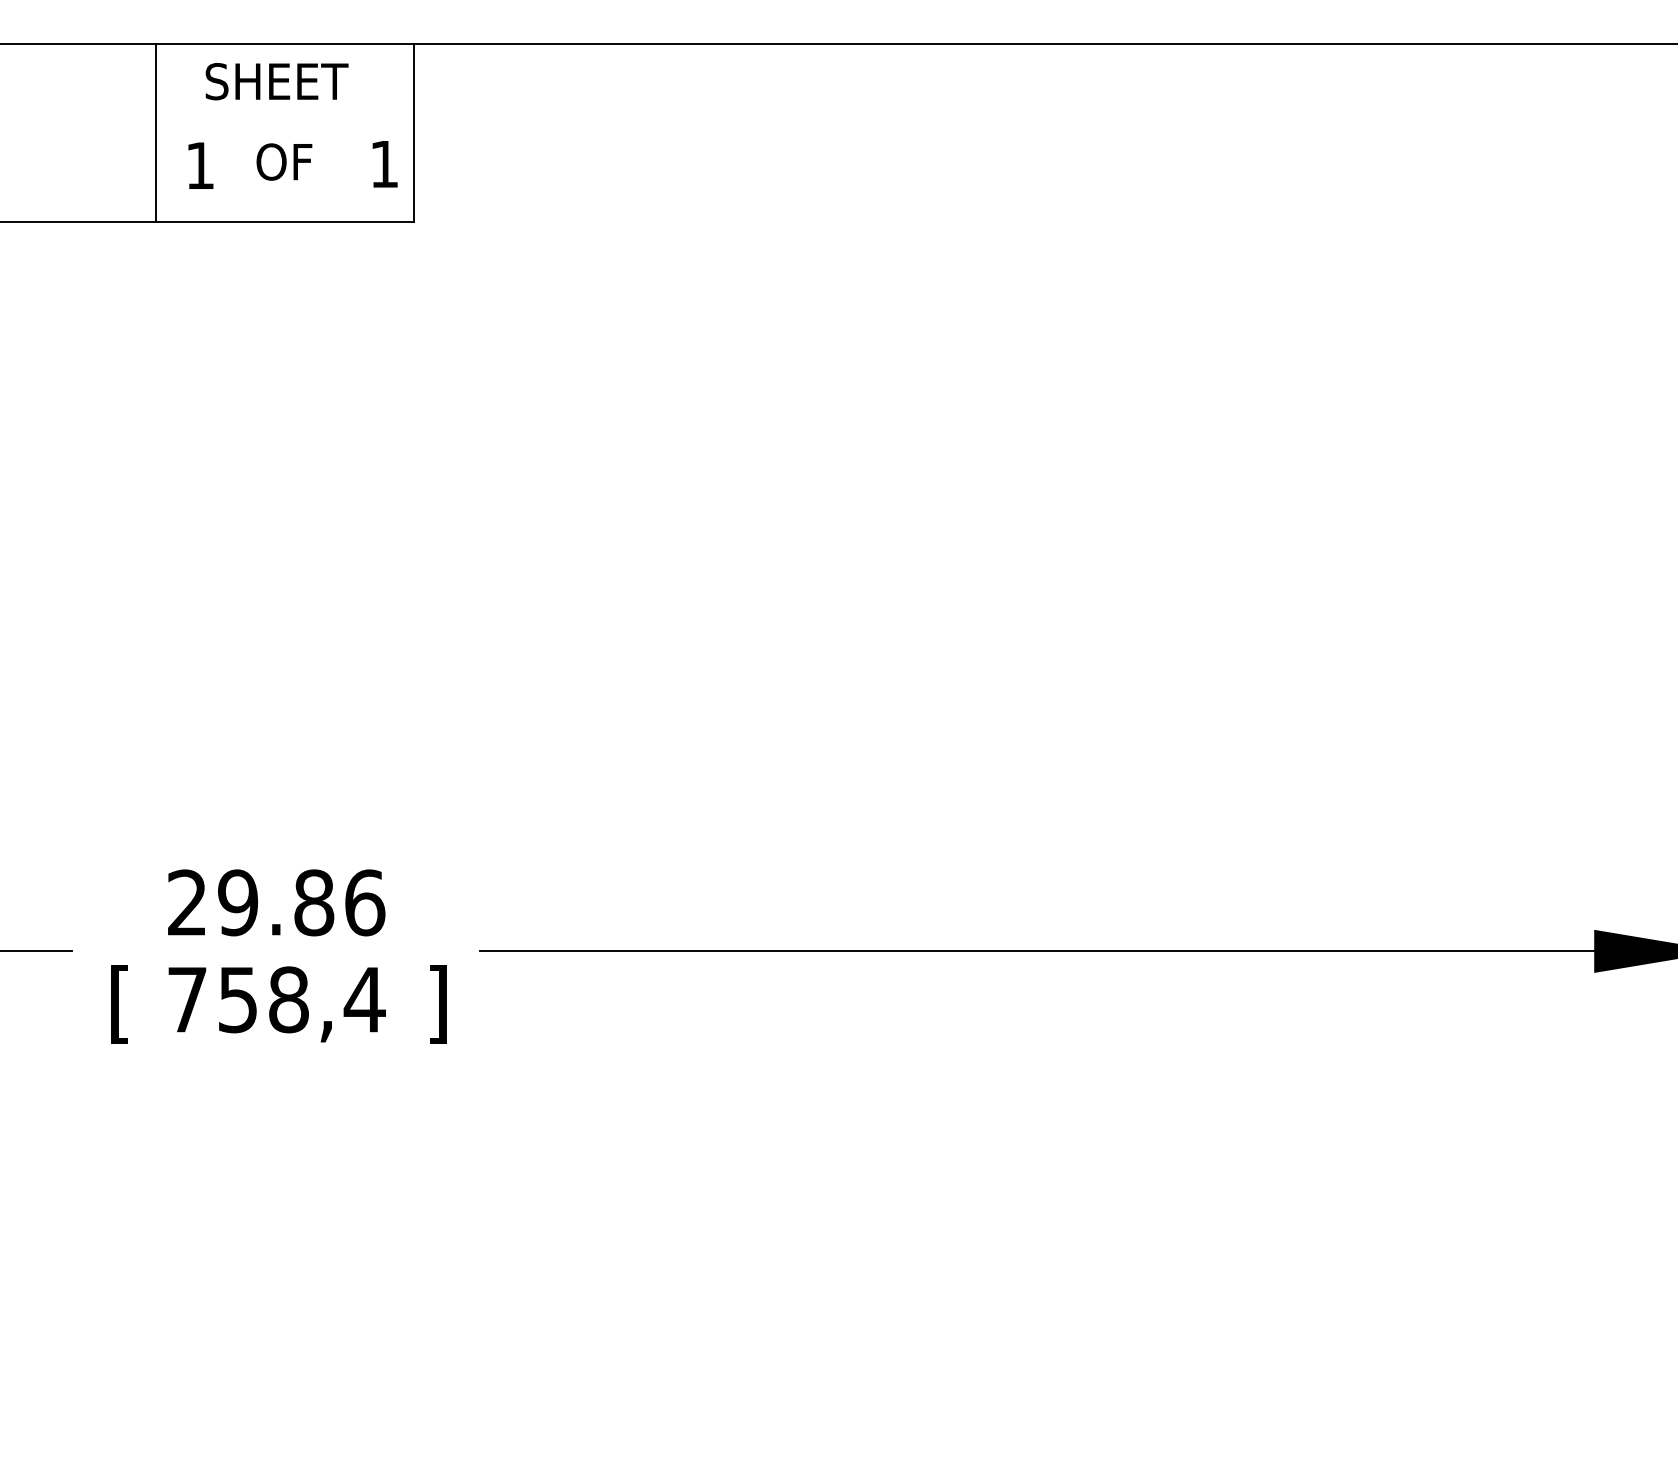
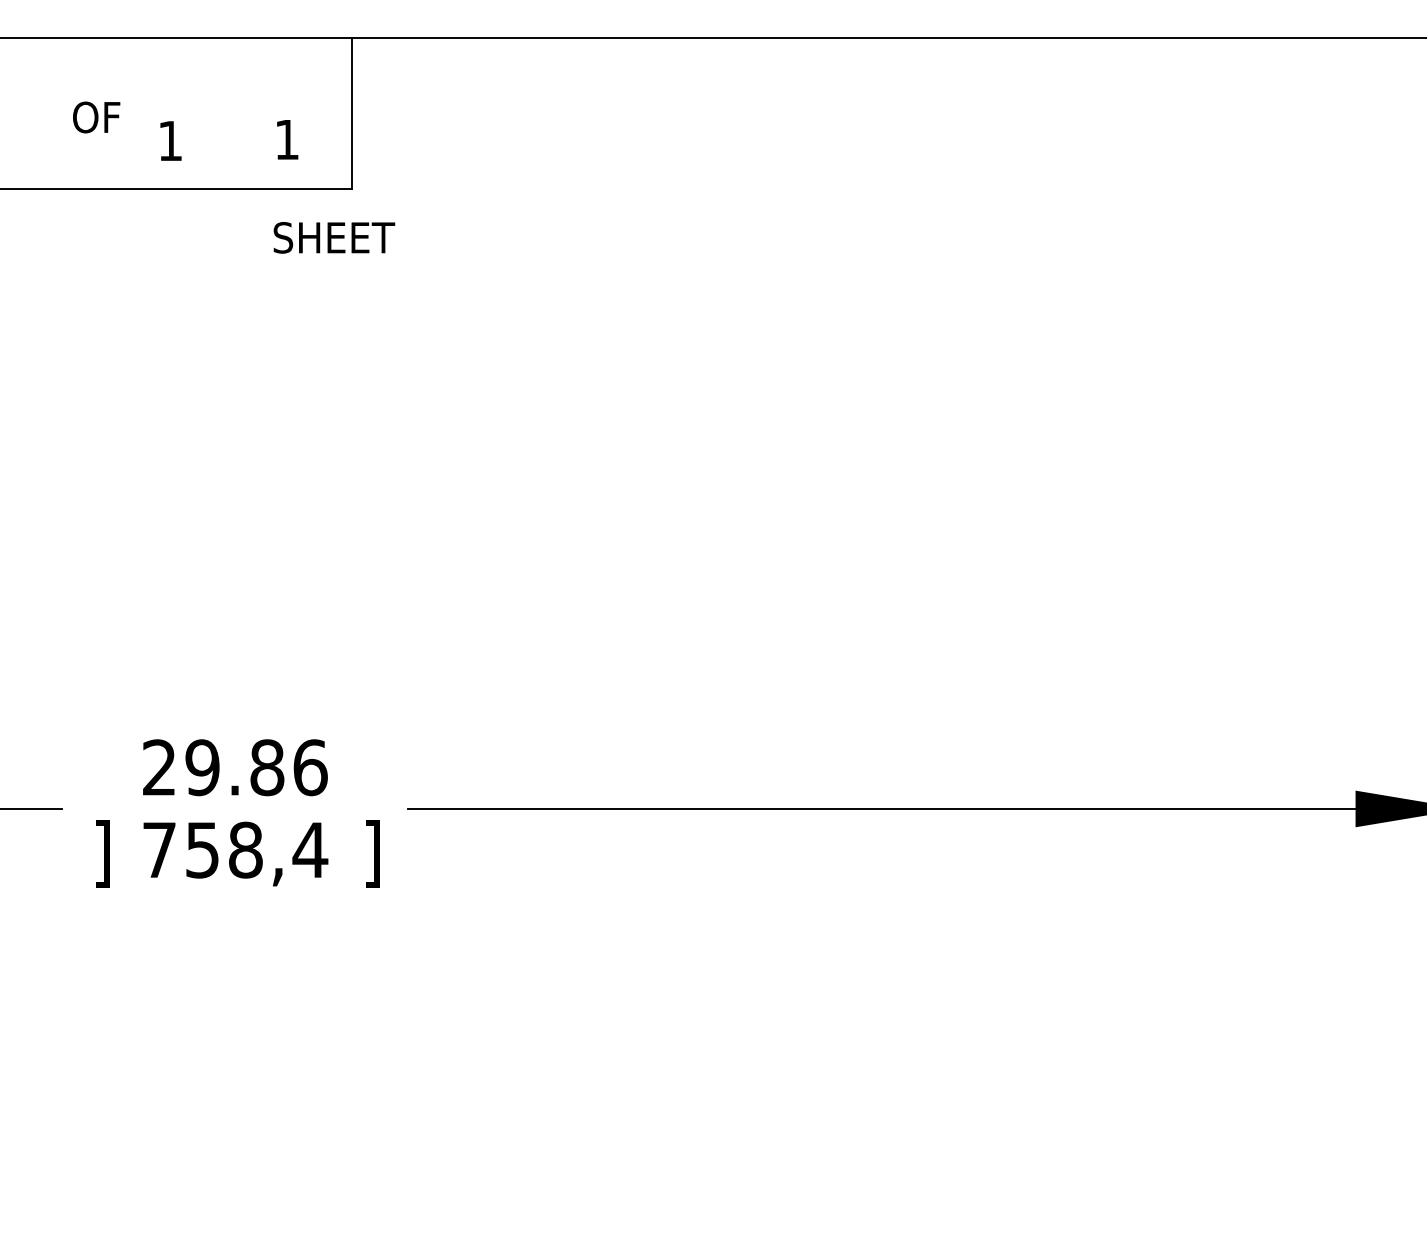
text: (276, 81) -> (333, 237), moved
line: (155, 133) -> (132, 113), removed
text: (284, 161) -> (96, 117), moved
text: (384, 164) -> (287, 139), moved
text: (119, 1004) -> (101, 854), [ -> ]

